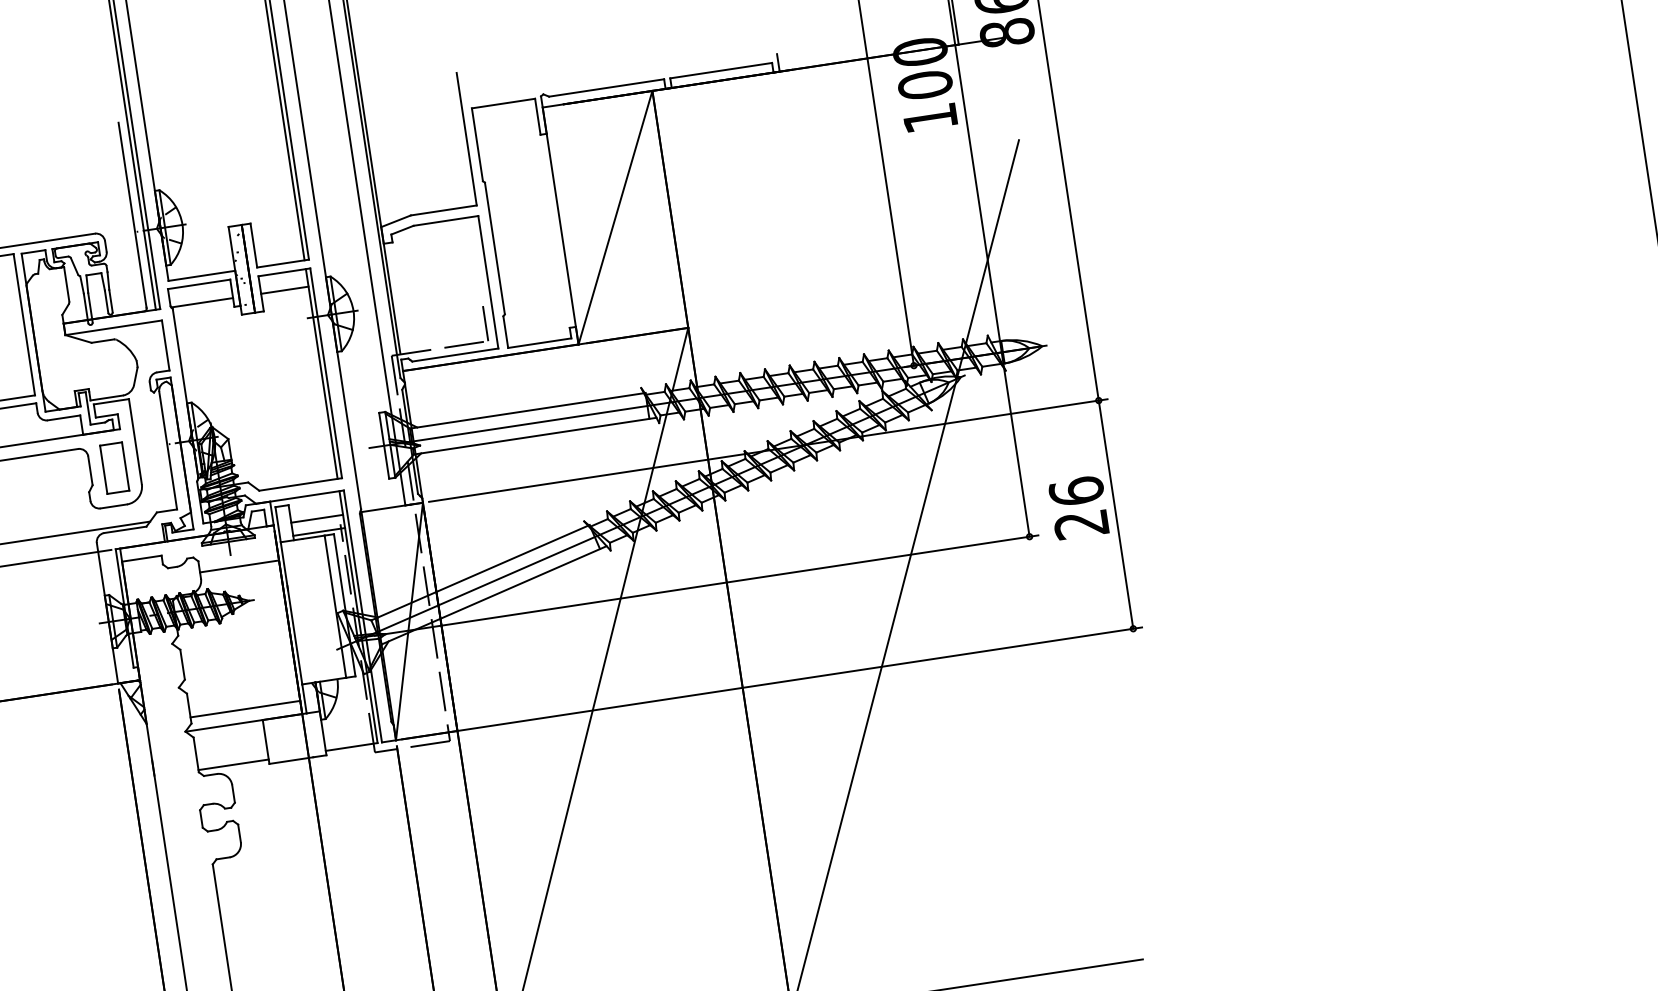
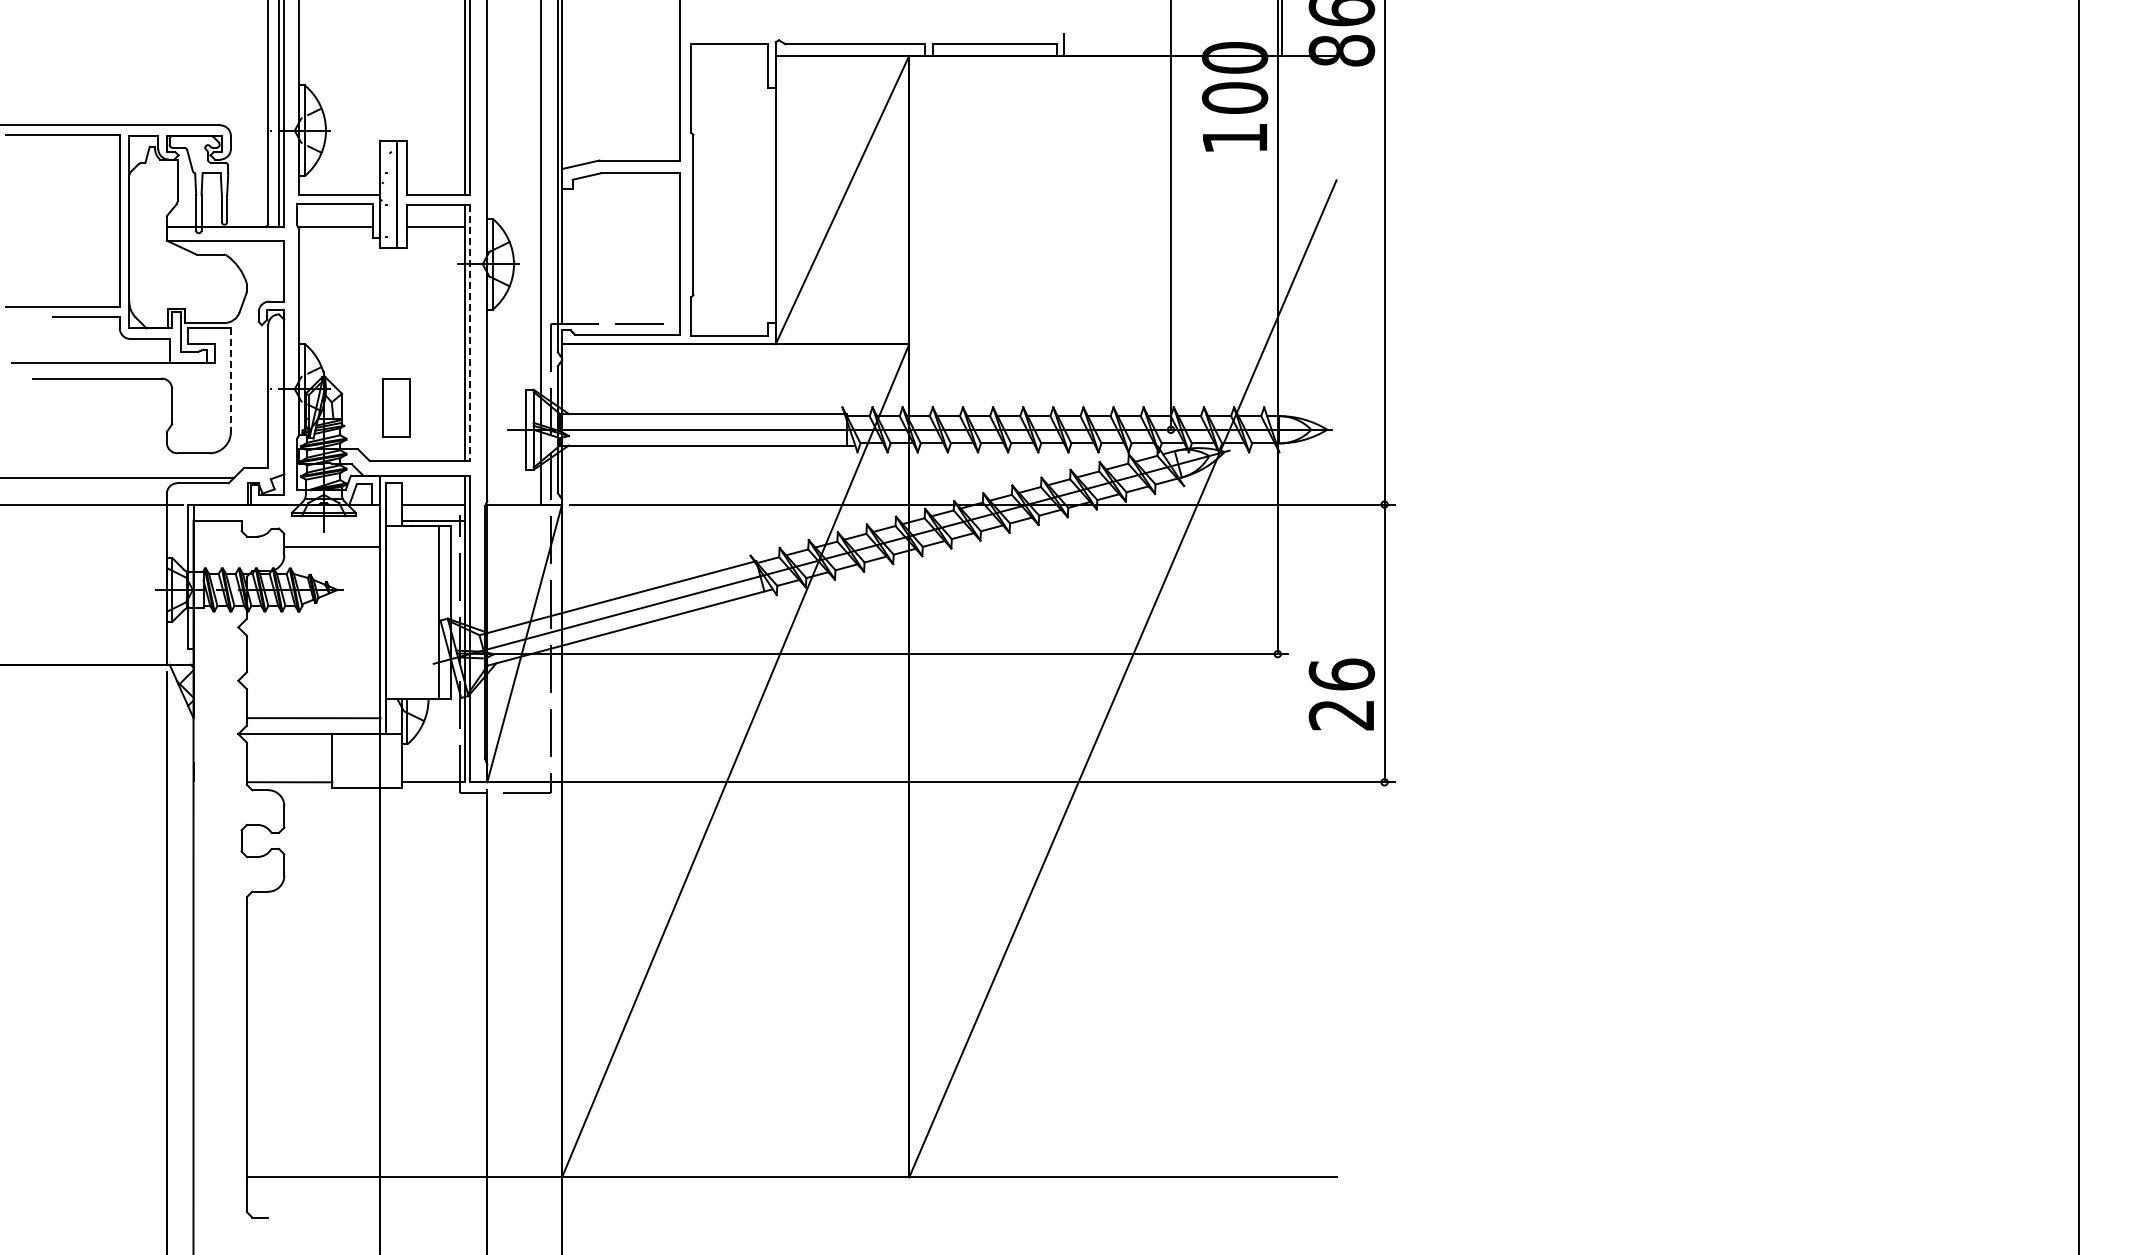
line: (485, 323) -> (668, 302), removed
line: (326, 373) -> (470, 333), solid -> dashed
line: (135, 442) -> (230, 380), solid -> dashed
part: (114, 467) -> (396, 407), moved
text: (1078, 507) -> (1341, 694), moved

